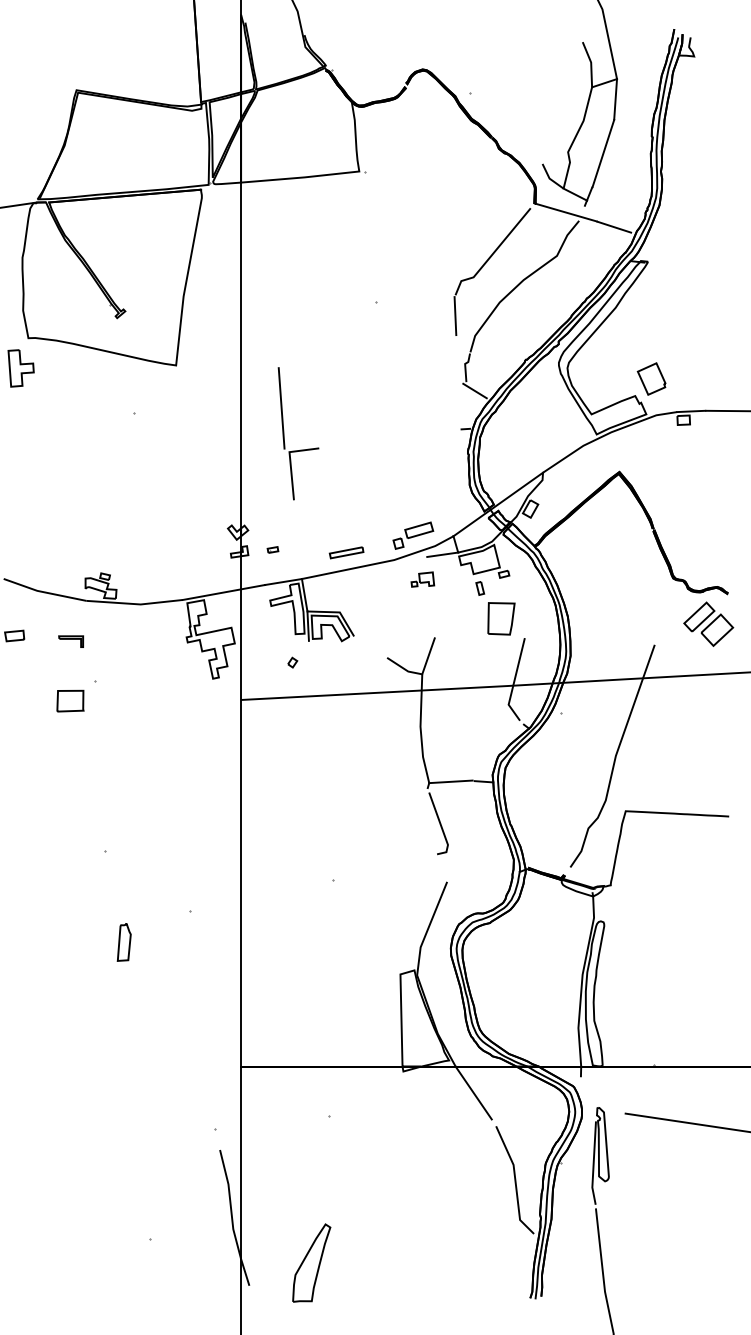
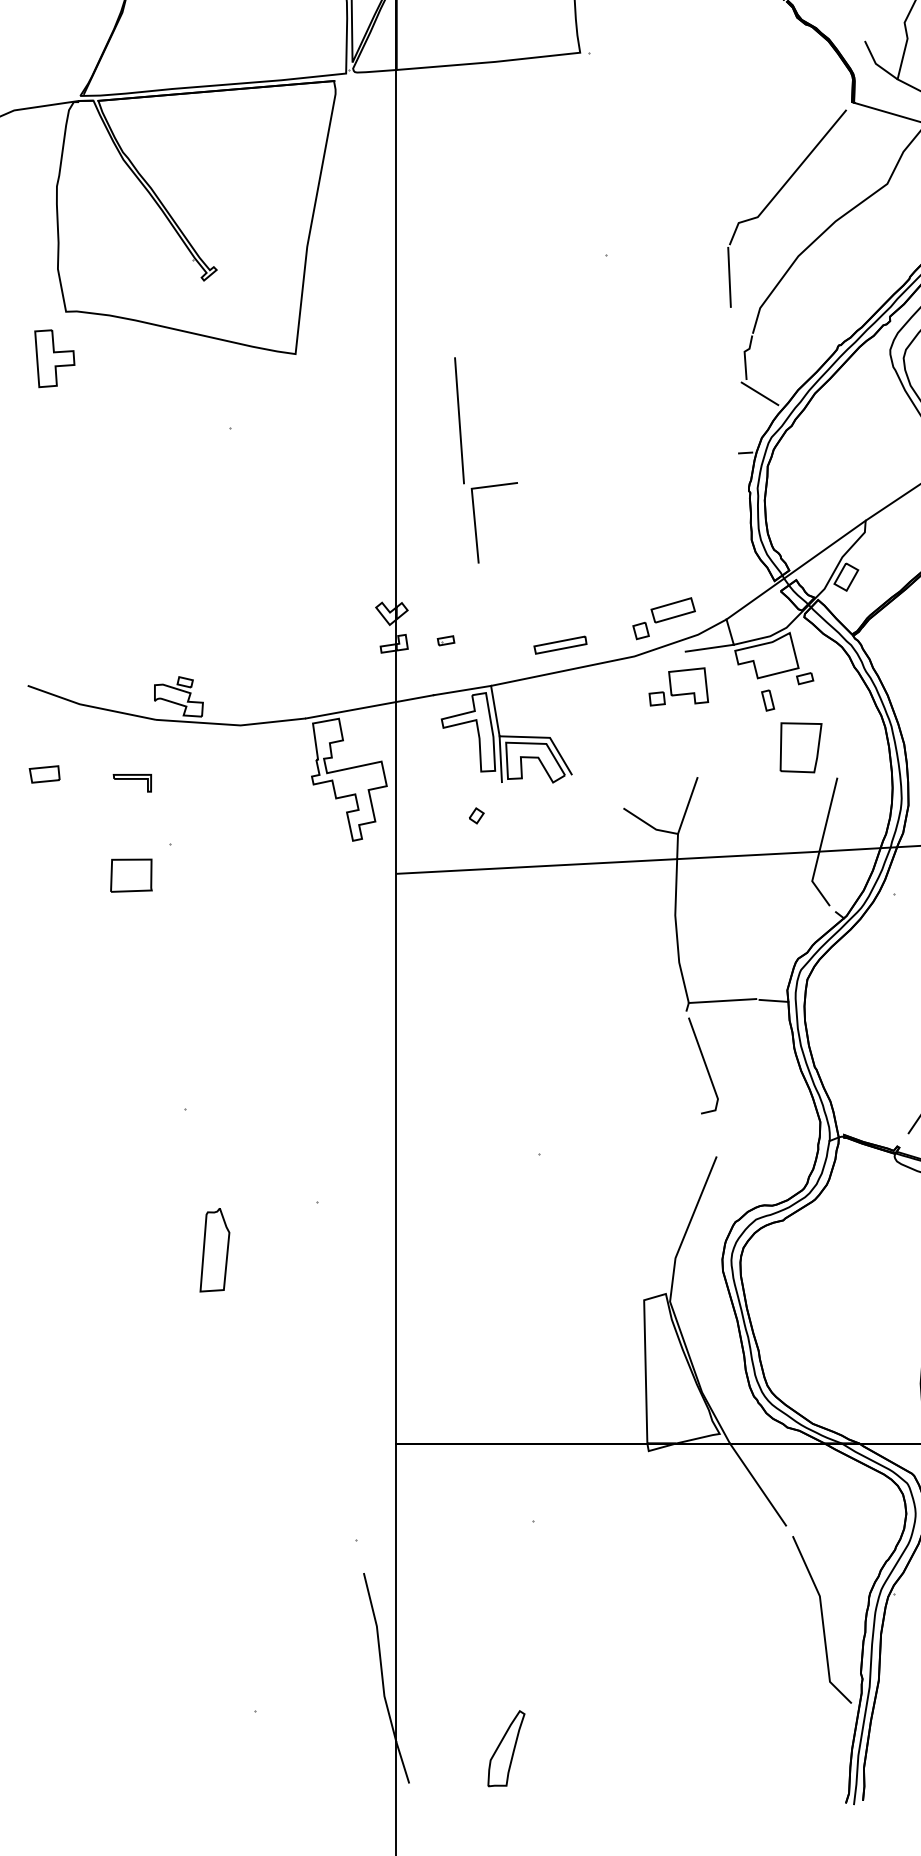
part: (422, 579) -> (678, 686), size x1.67
part: (124, 942) -> (215, 1250), size x1.43
part: (311, 1262) -> (505, 1747), size x0.62

